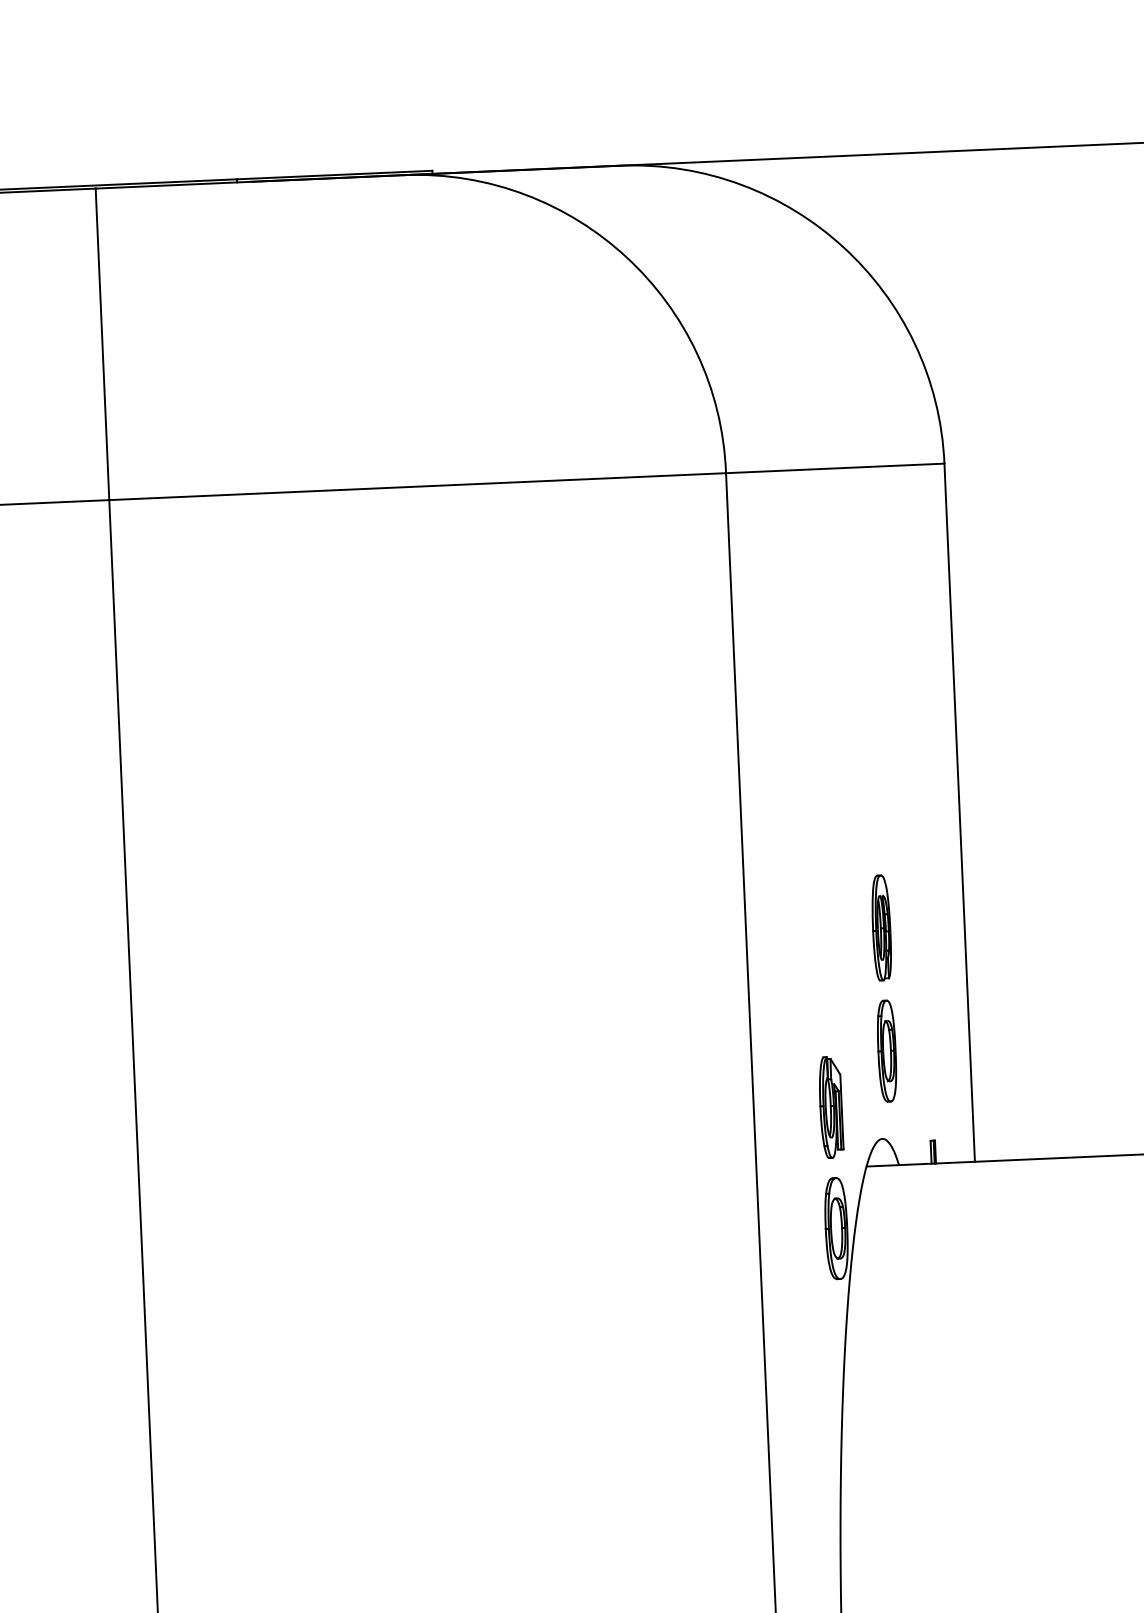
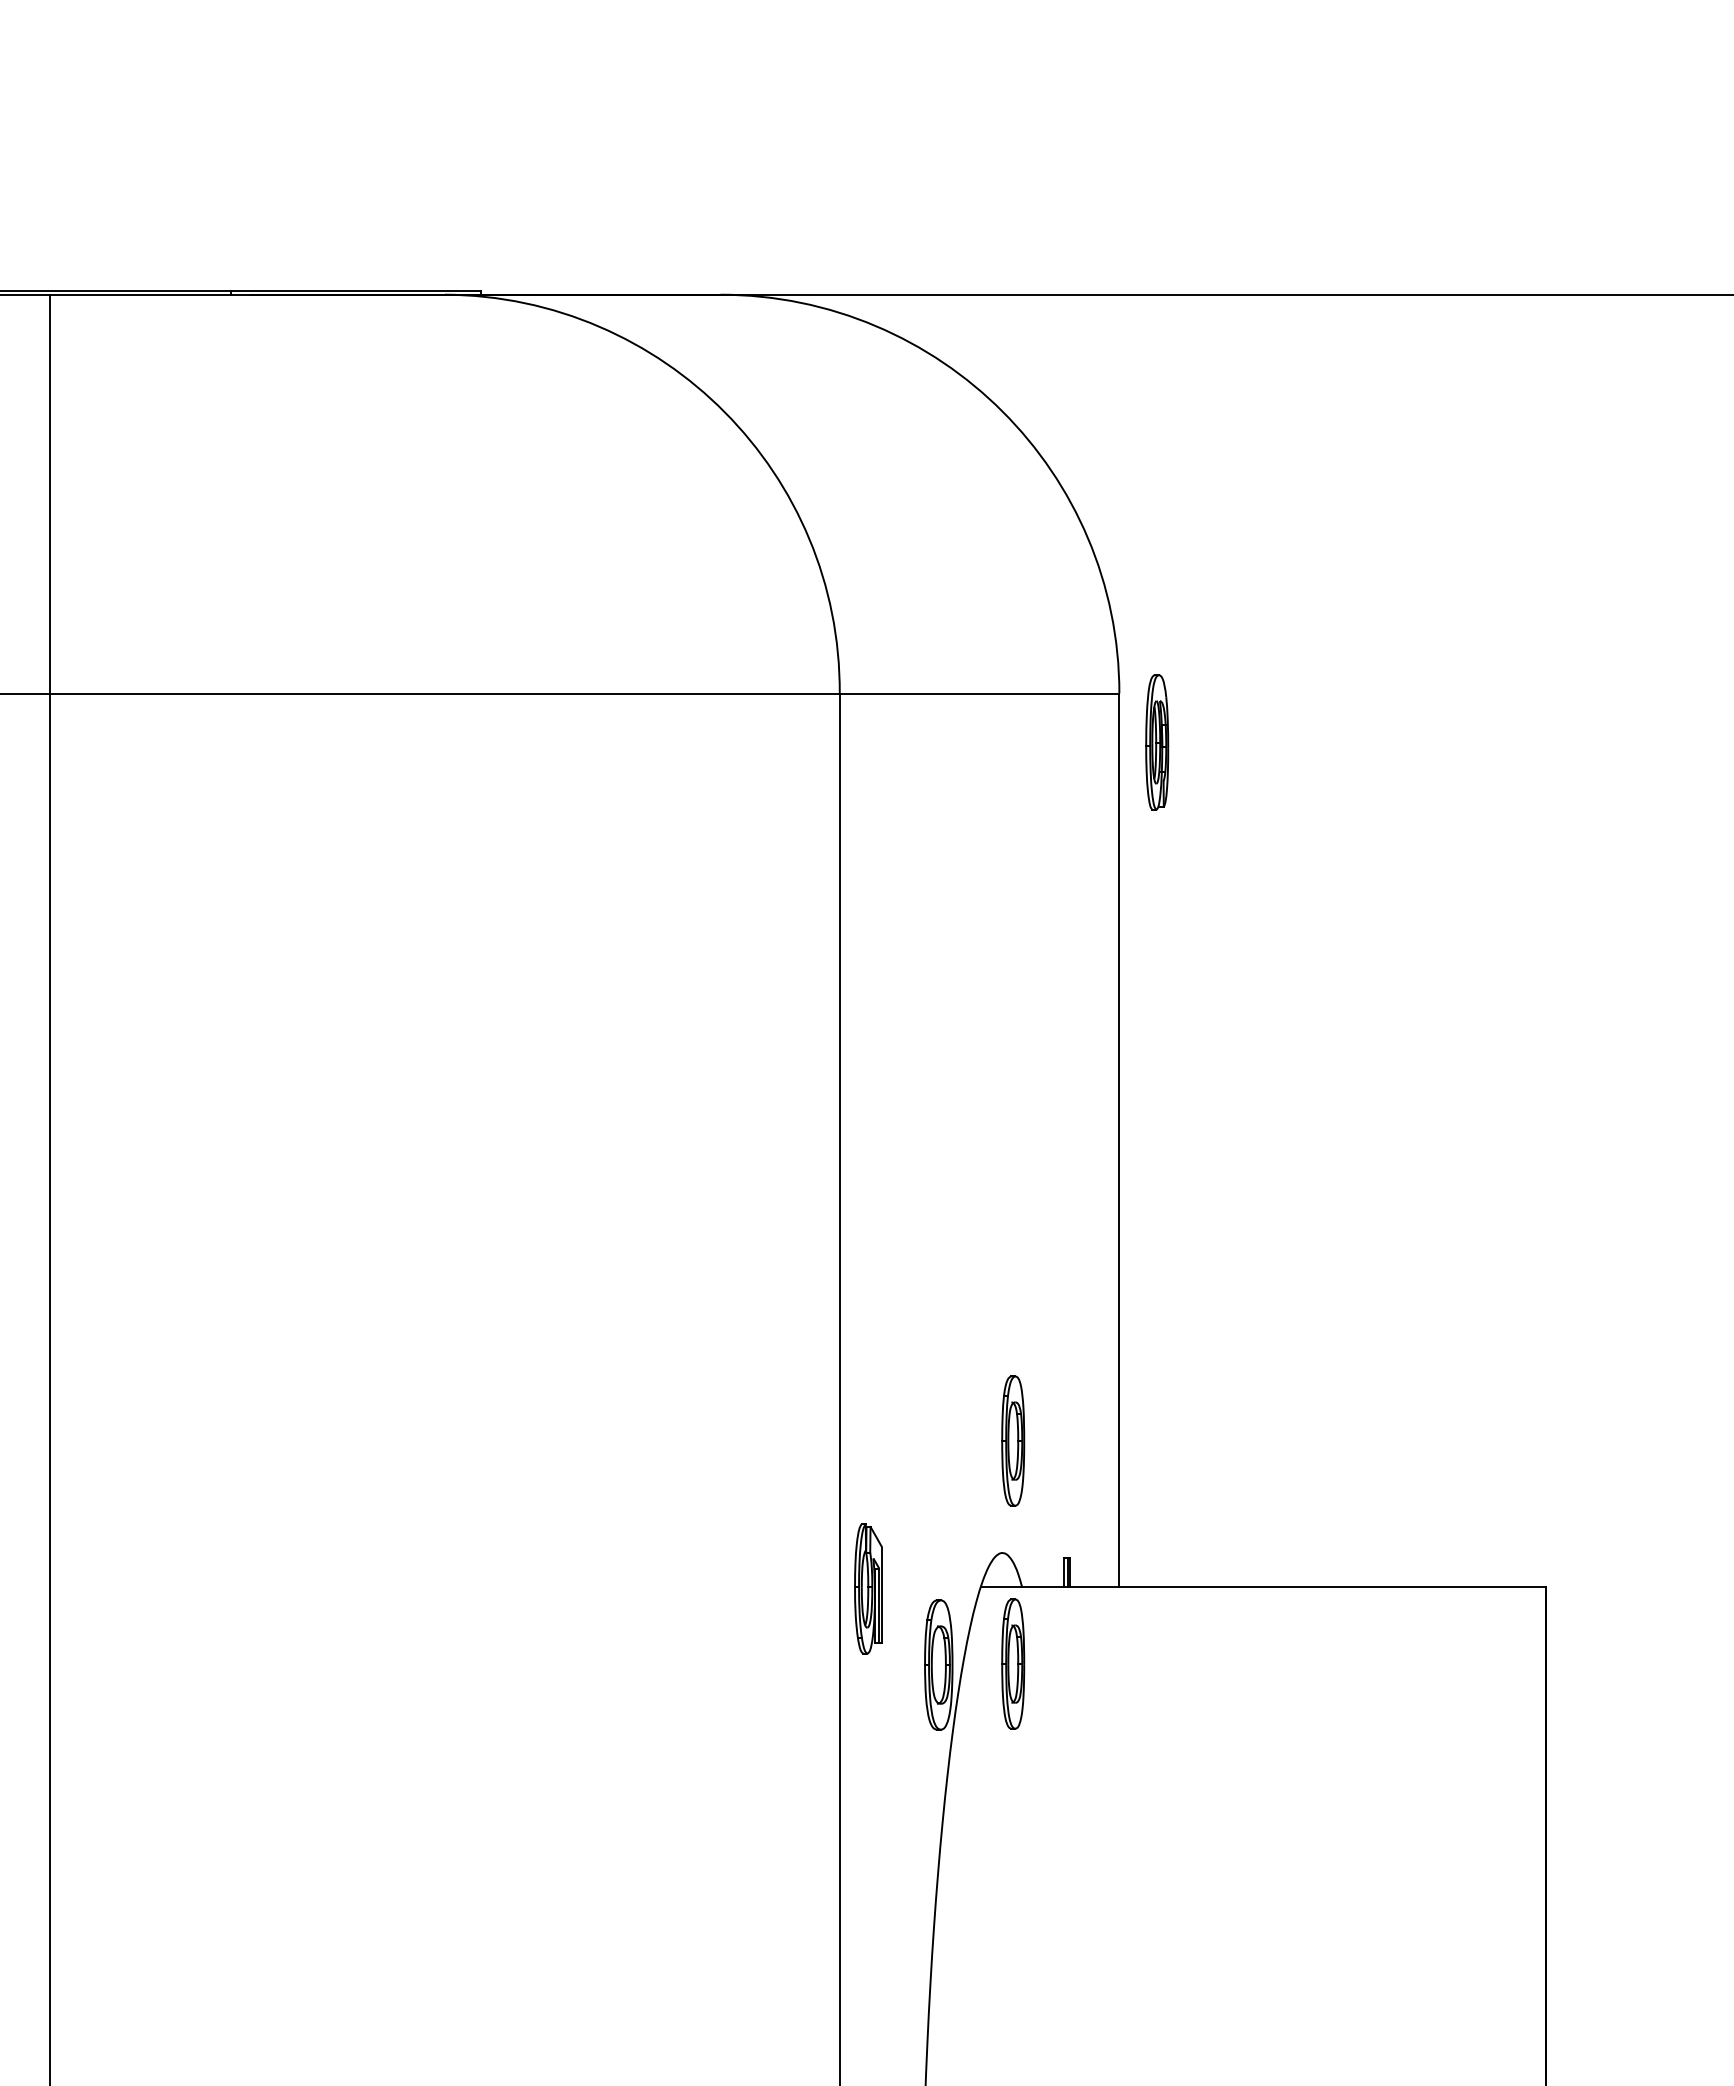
part: (881, 928) -> (1157, 742), moved
part: (831, 1107) -> (868, 1588), moved
part: (894, 1224) -> (1013, 1663), added

